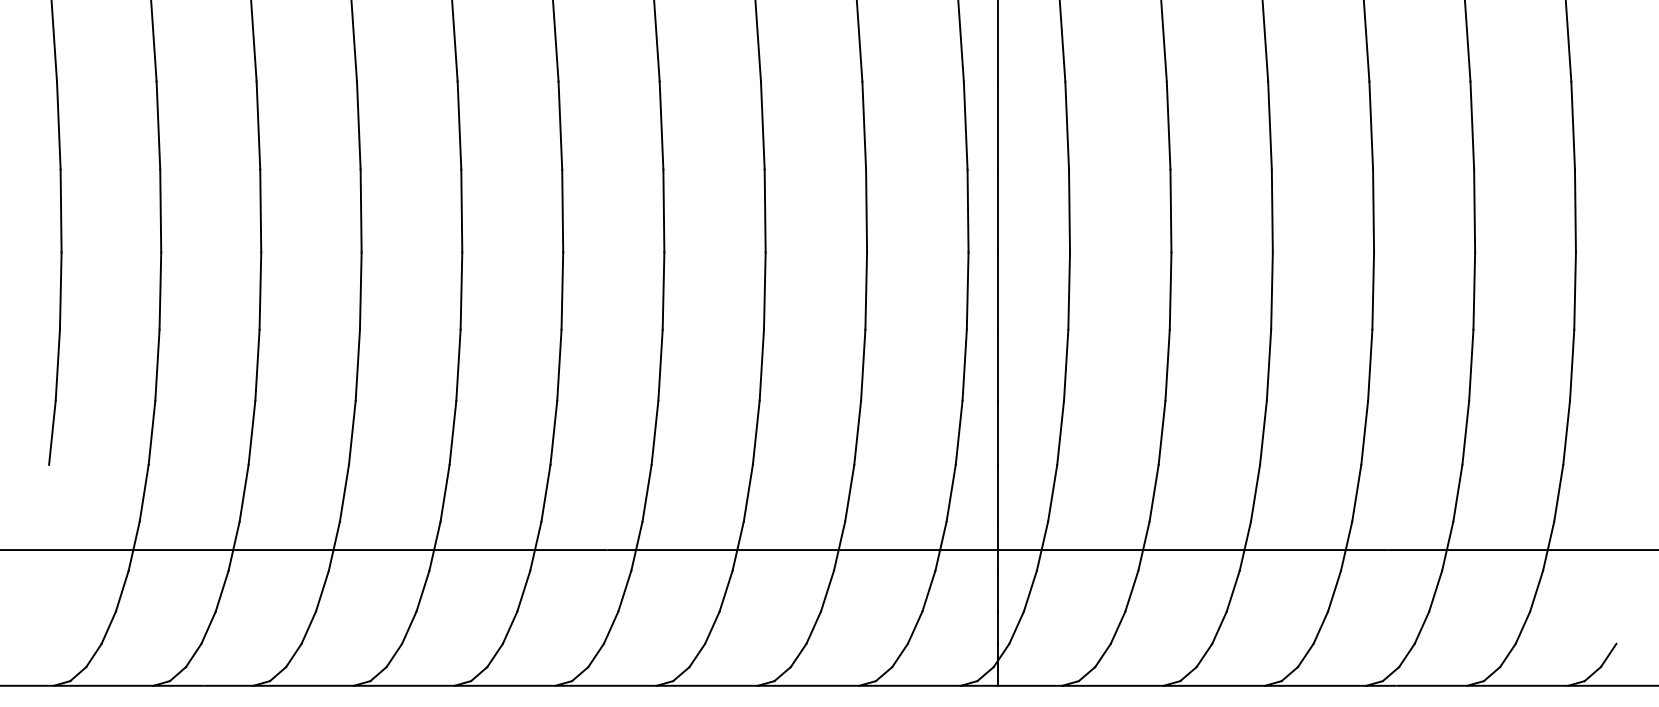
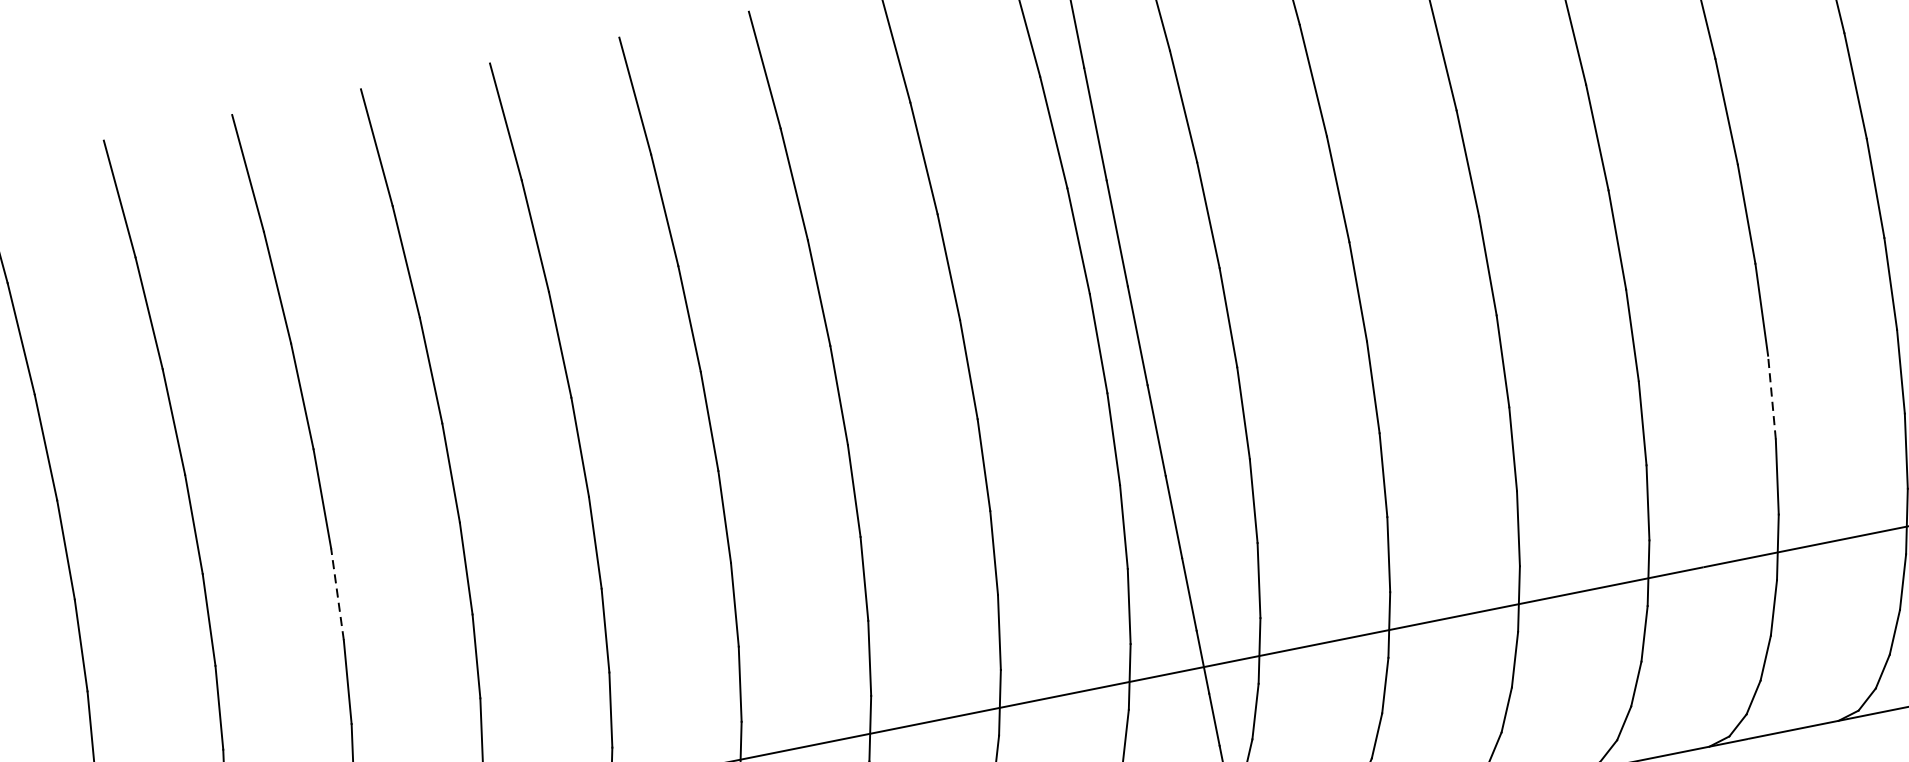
line: (357, 365) -> (337, 594), solid -> dashed
line: (1465, 432) -> (1771, 397), solid -> dashed

